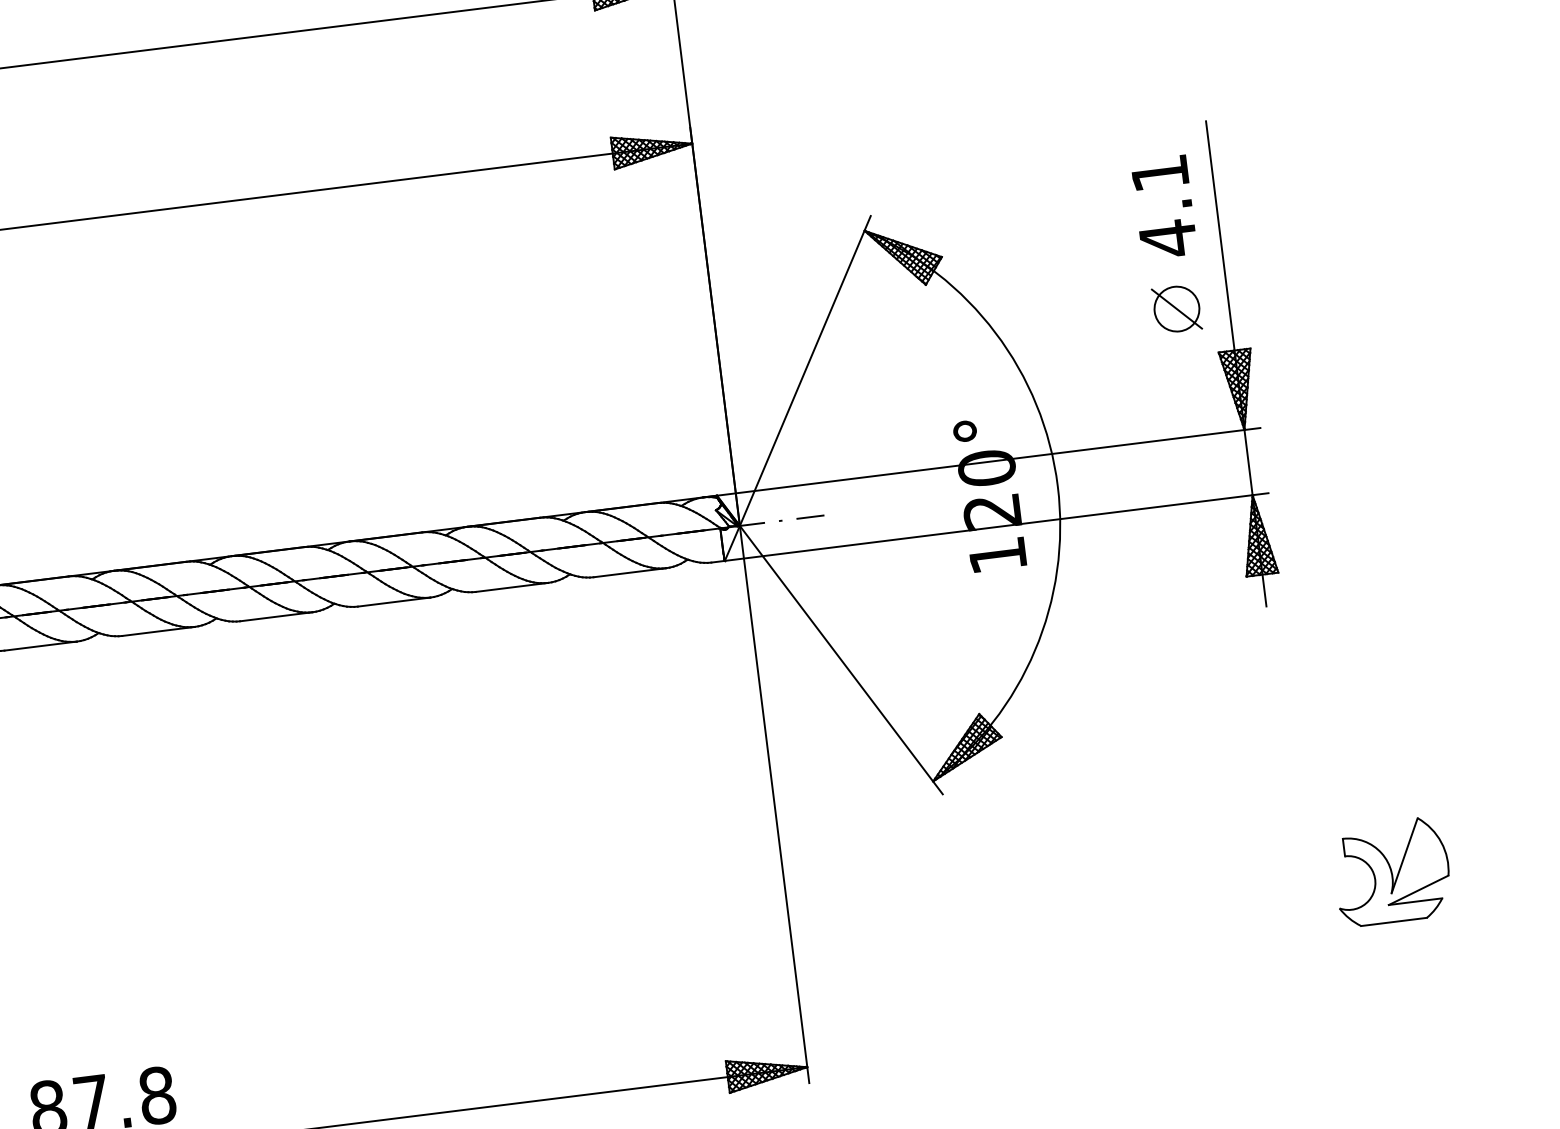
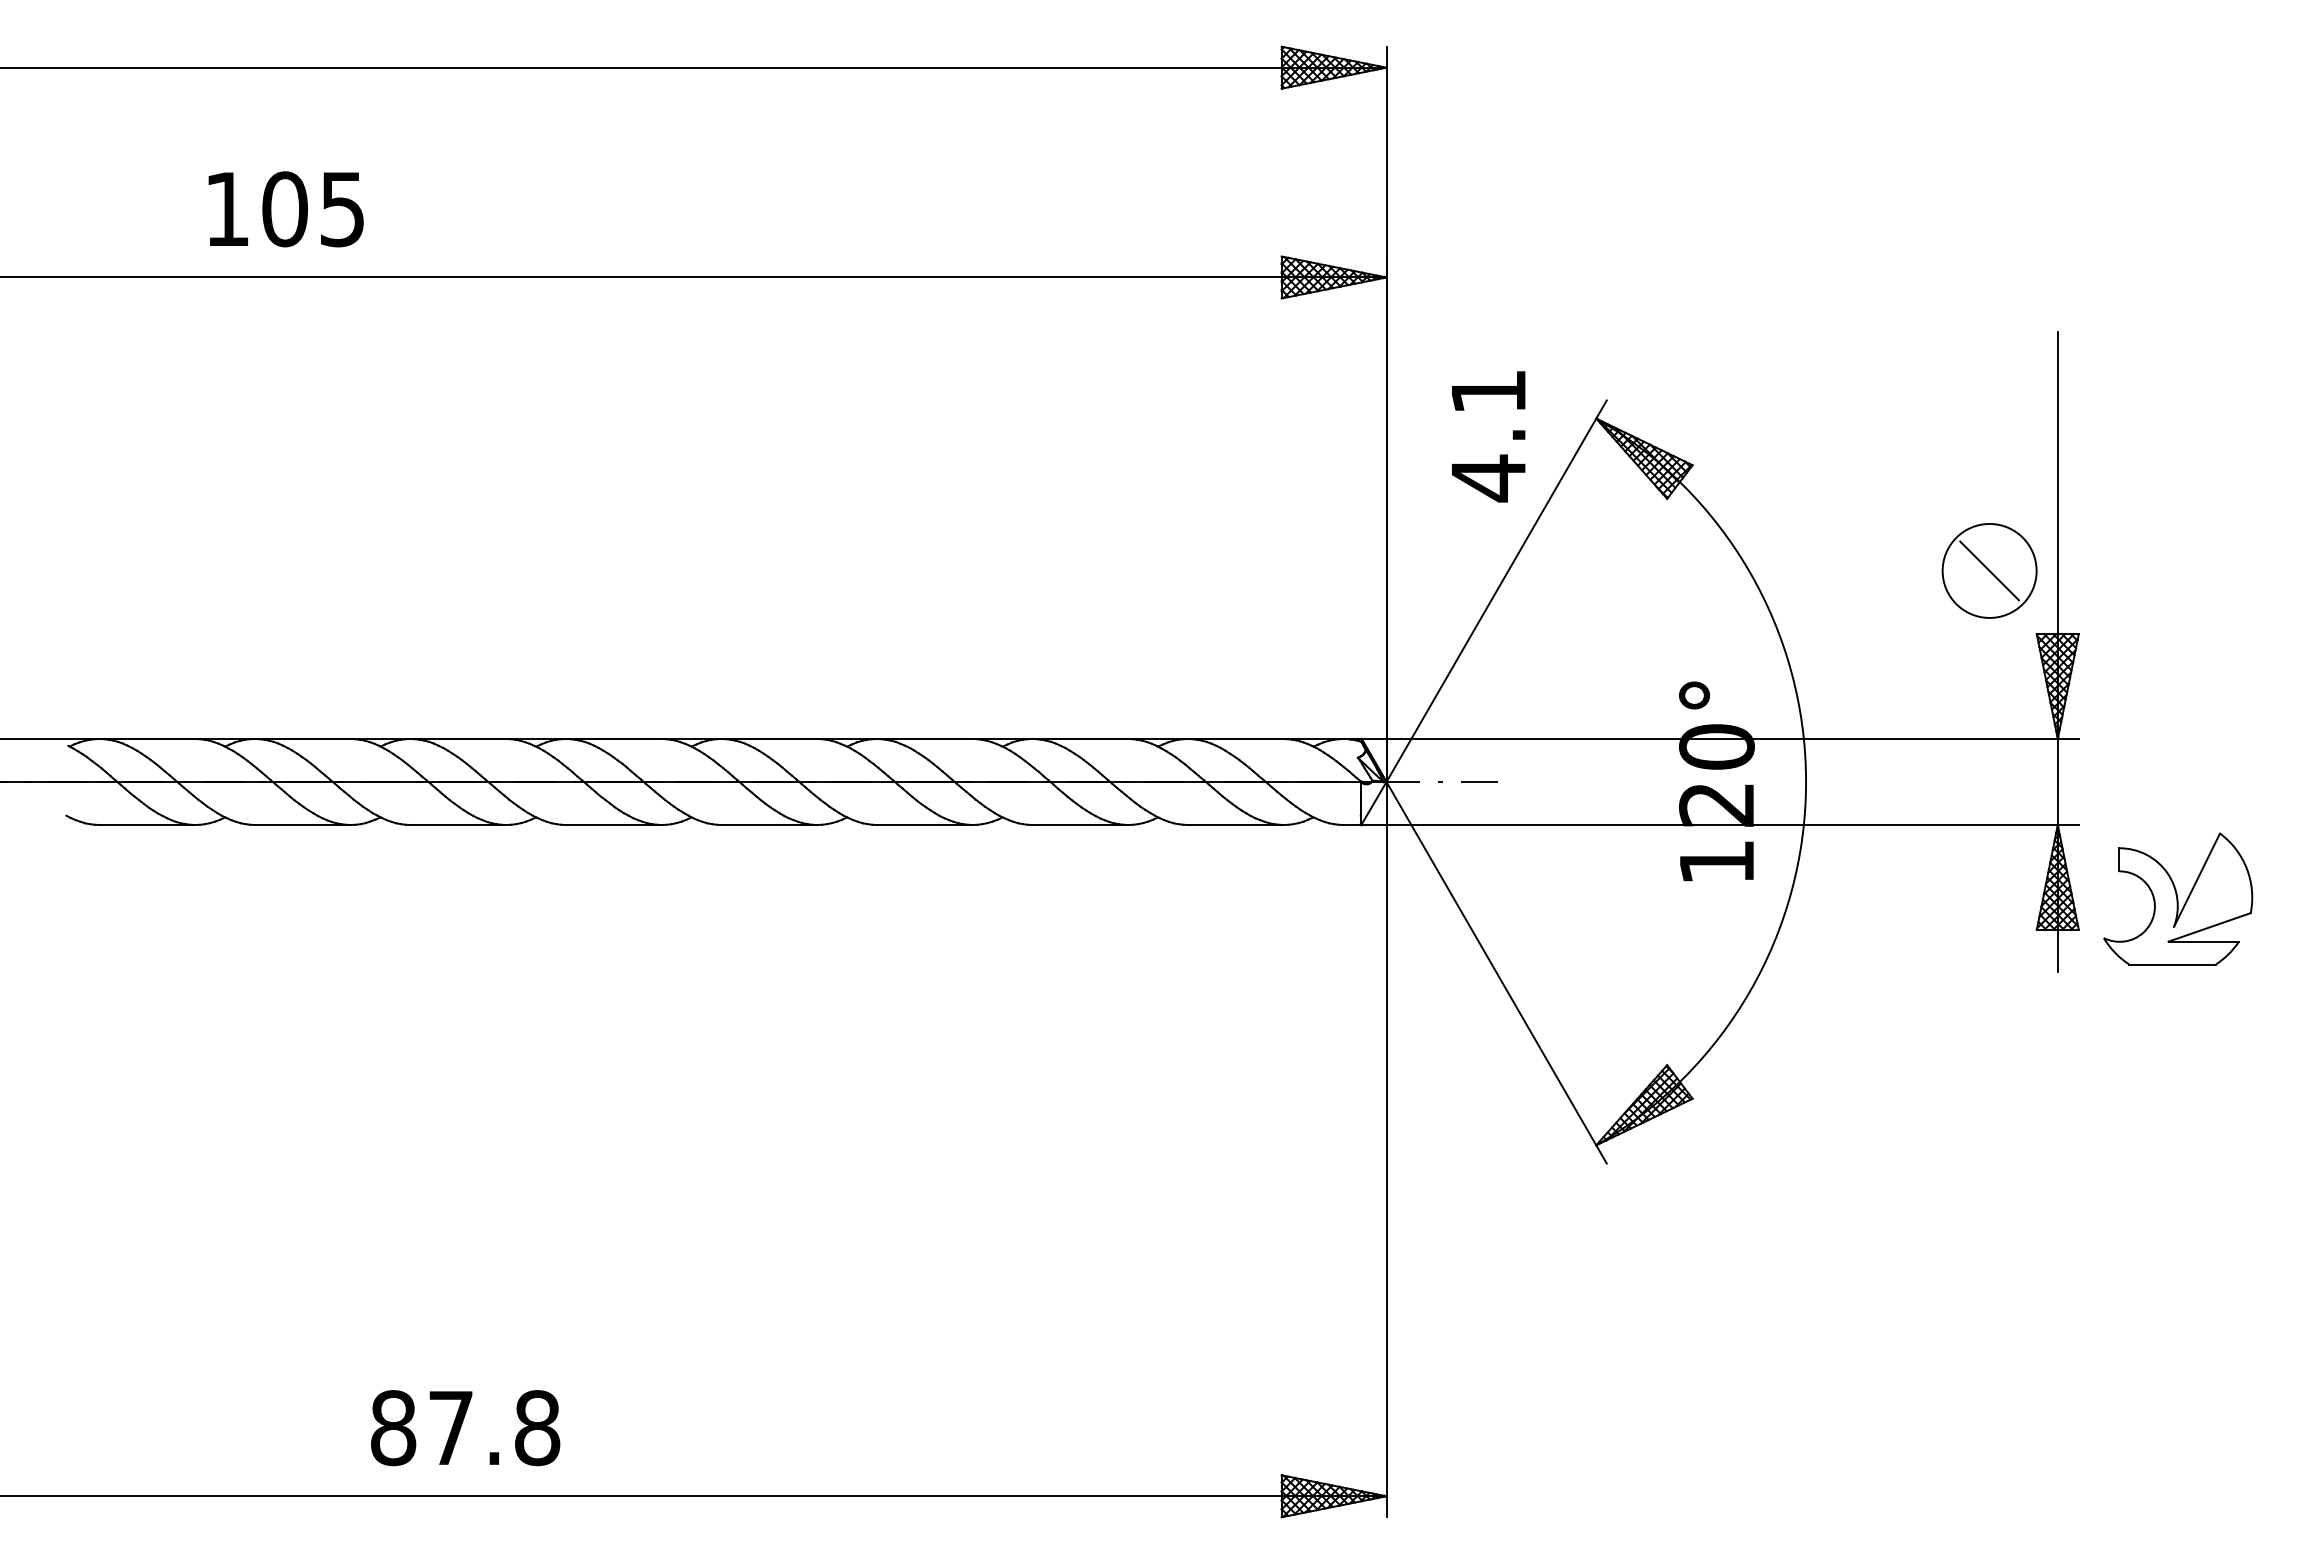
text: (1164, 207) -> (1488, 436), moved
circle: (1176, 308) -> (1989, 570), size x1.6
part: (1392, 871) -> (2178, 898), moved

